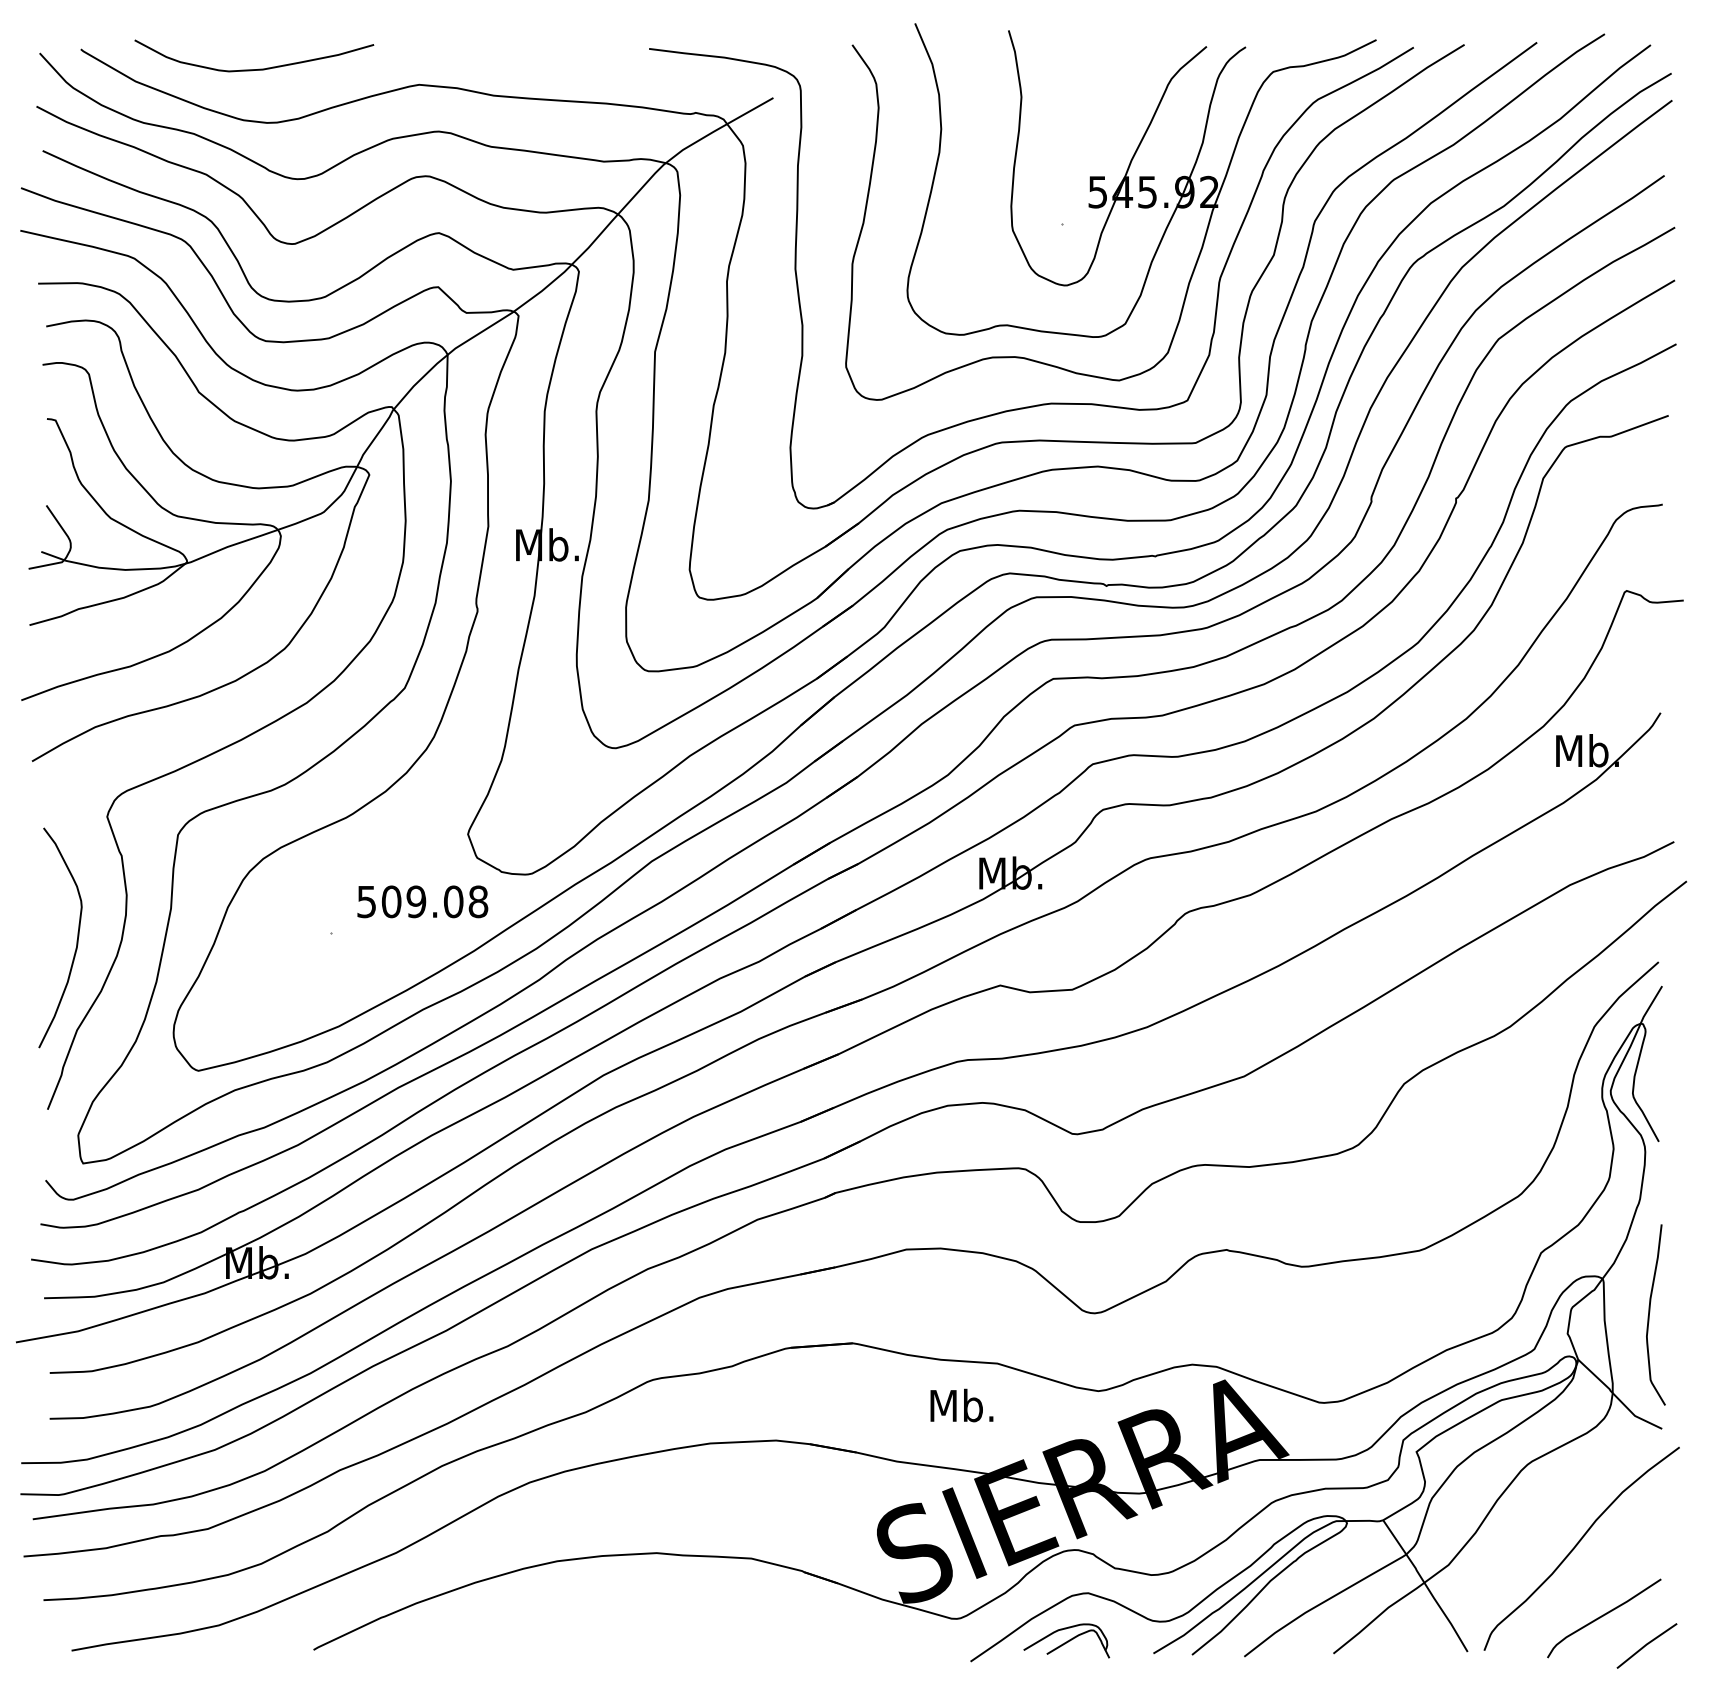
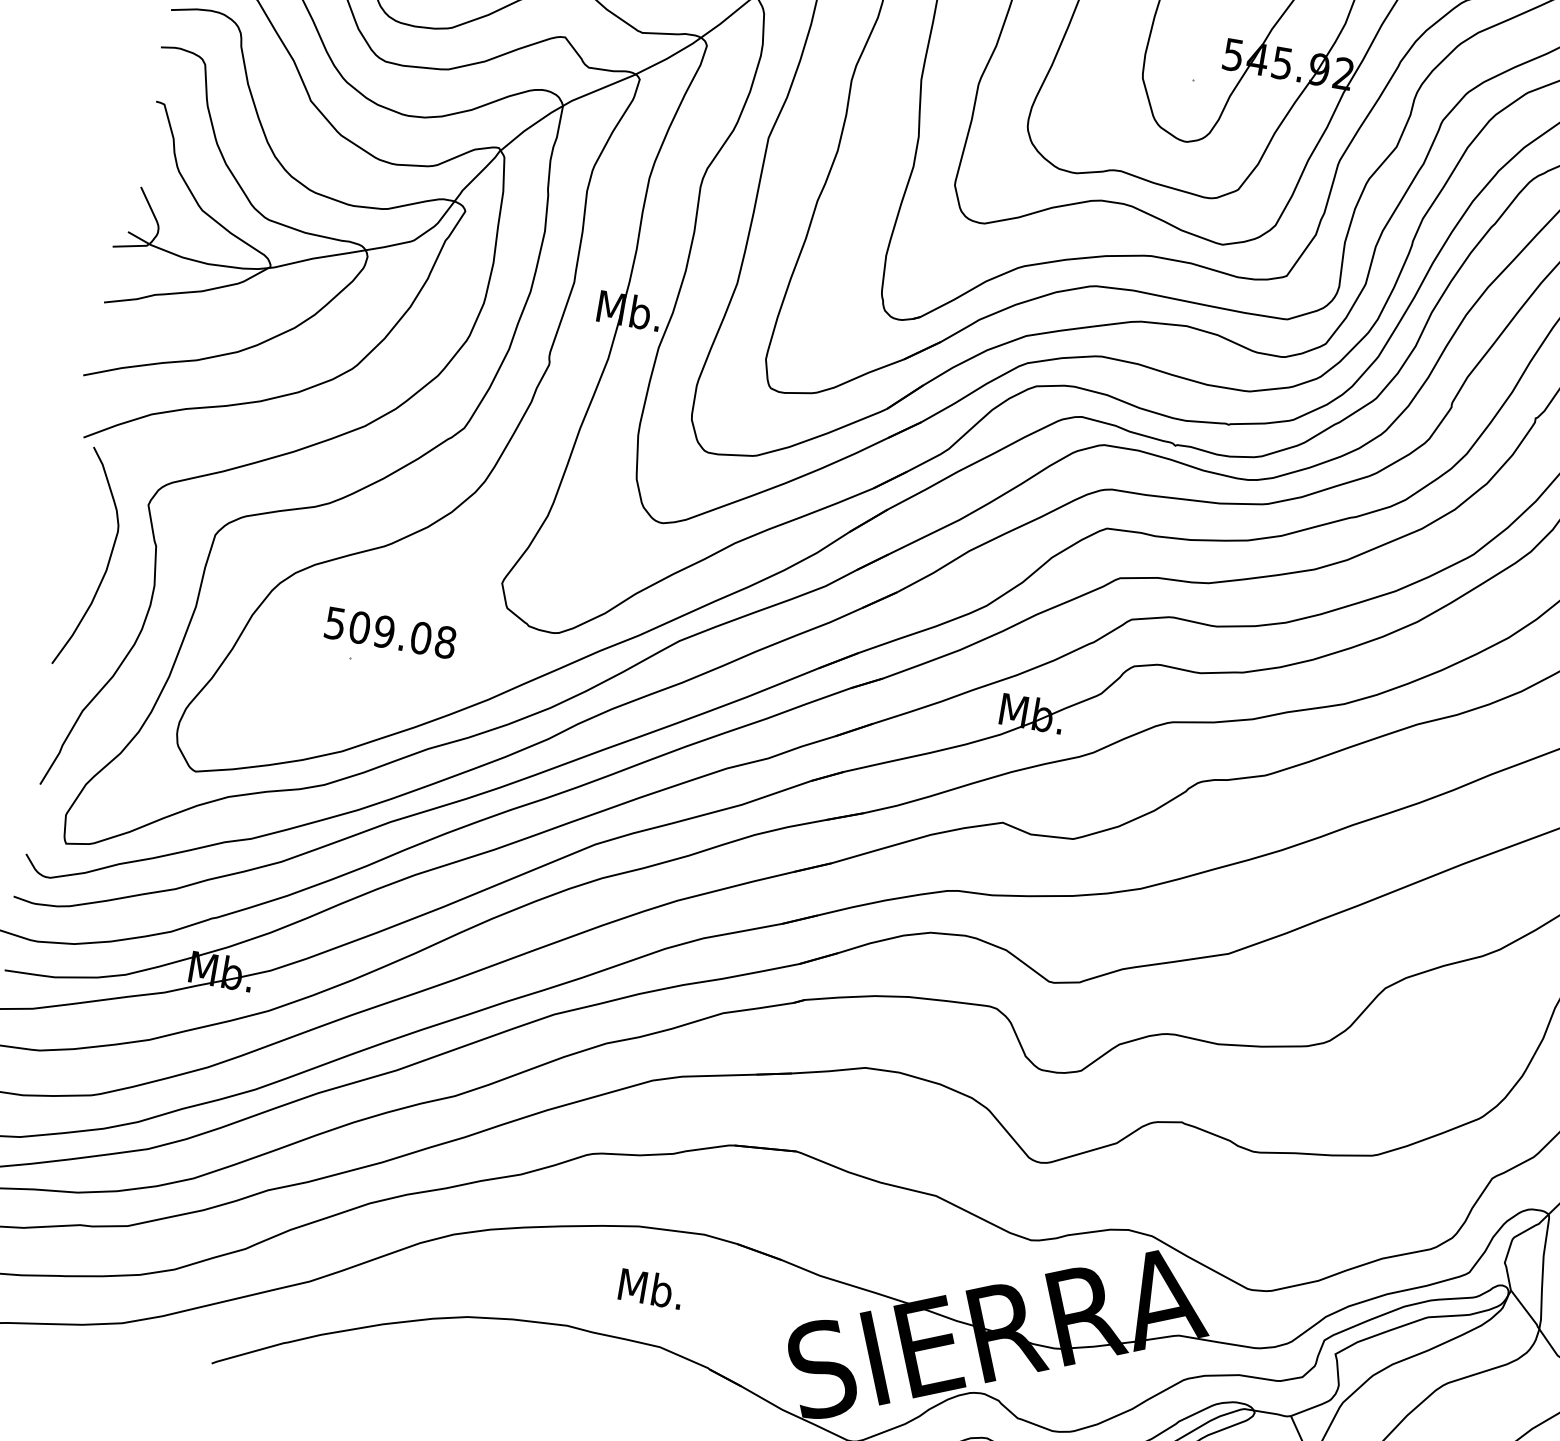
text: (422, 901) -> (390, 632), moved
curve: (76, 940) -> (107, 563), moved
text: (961, 1405) -> (650, 1288), moved

